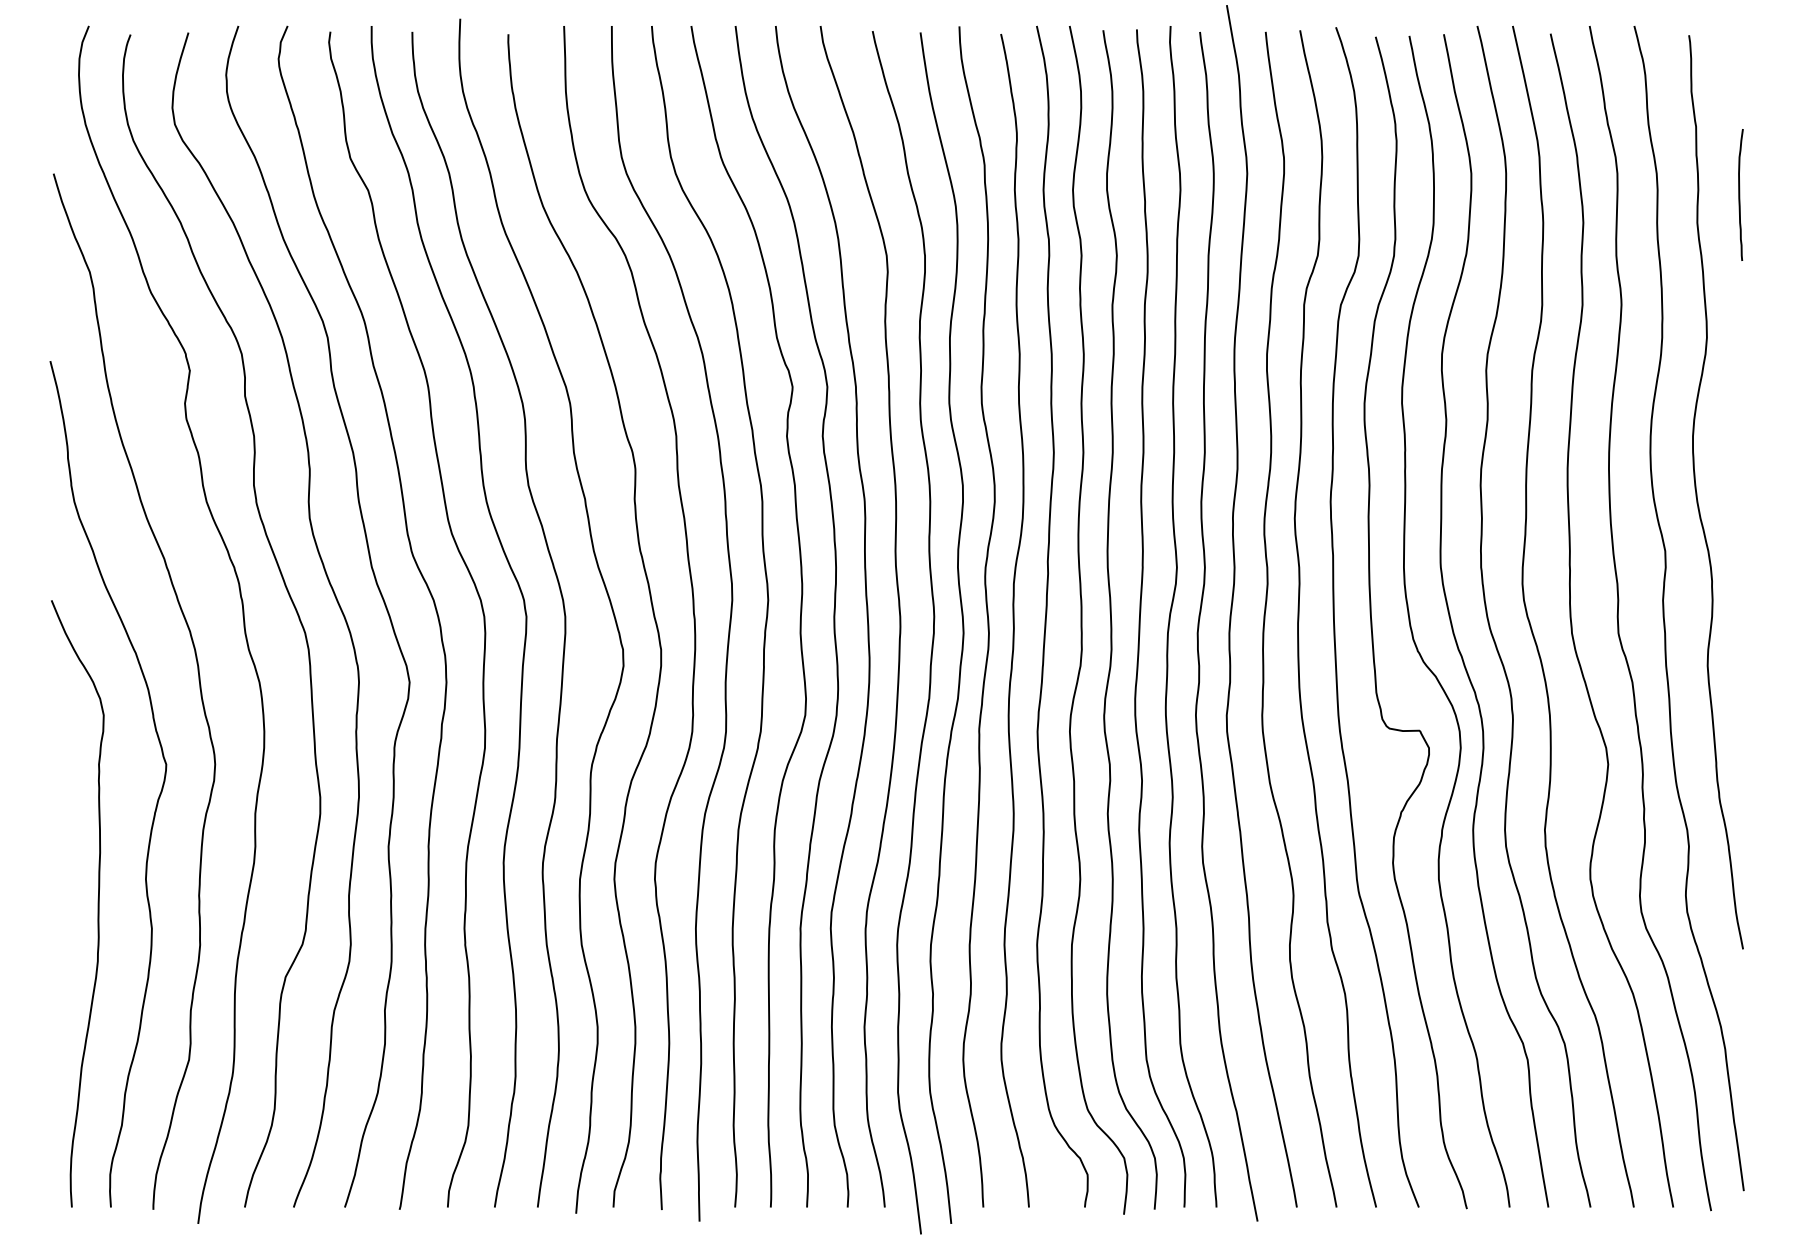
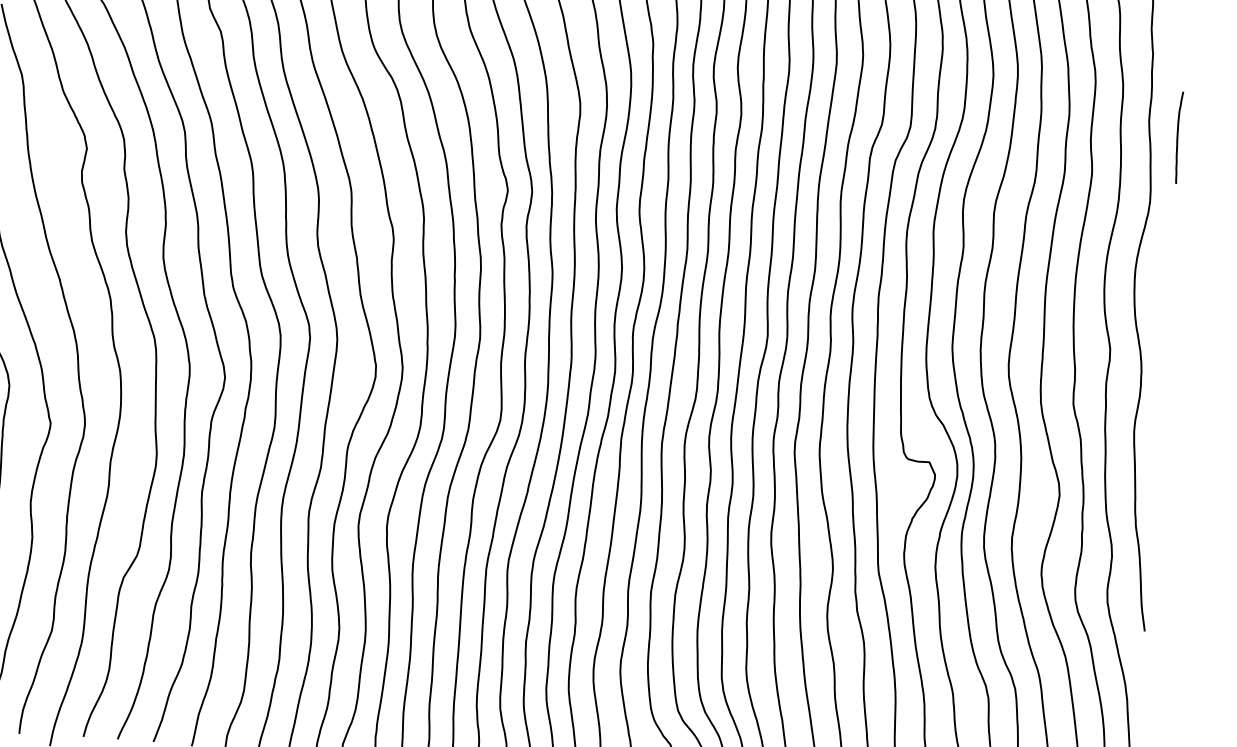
curve: (1740, 194) -> (1178, 137), moved

